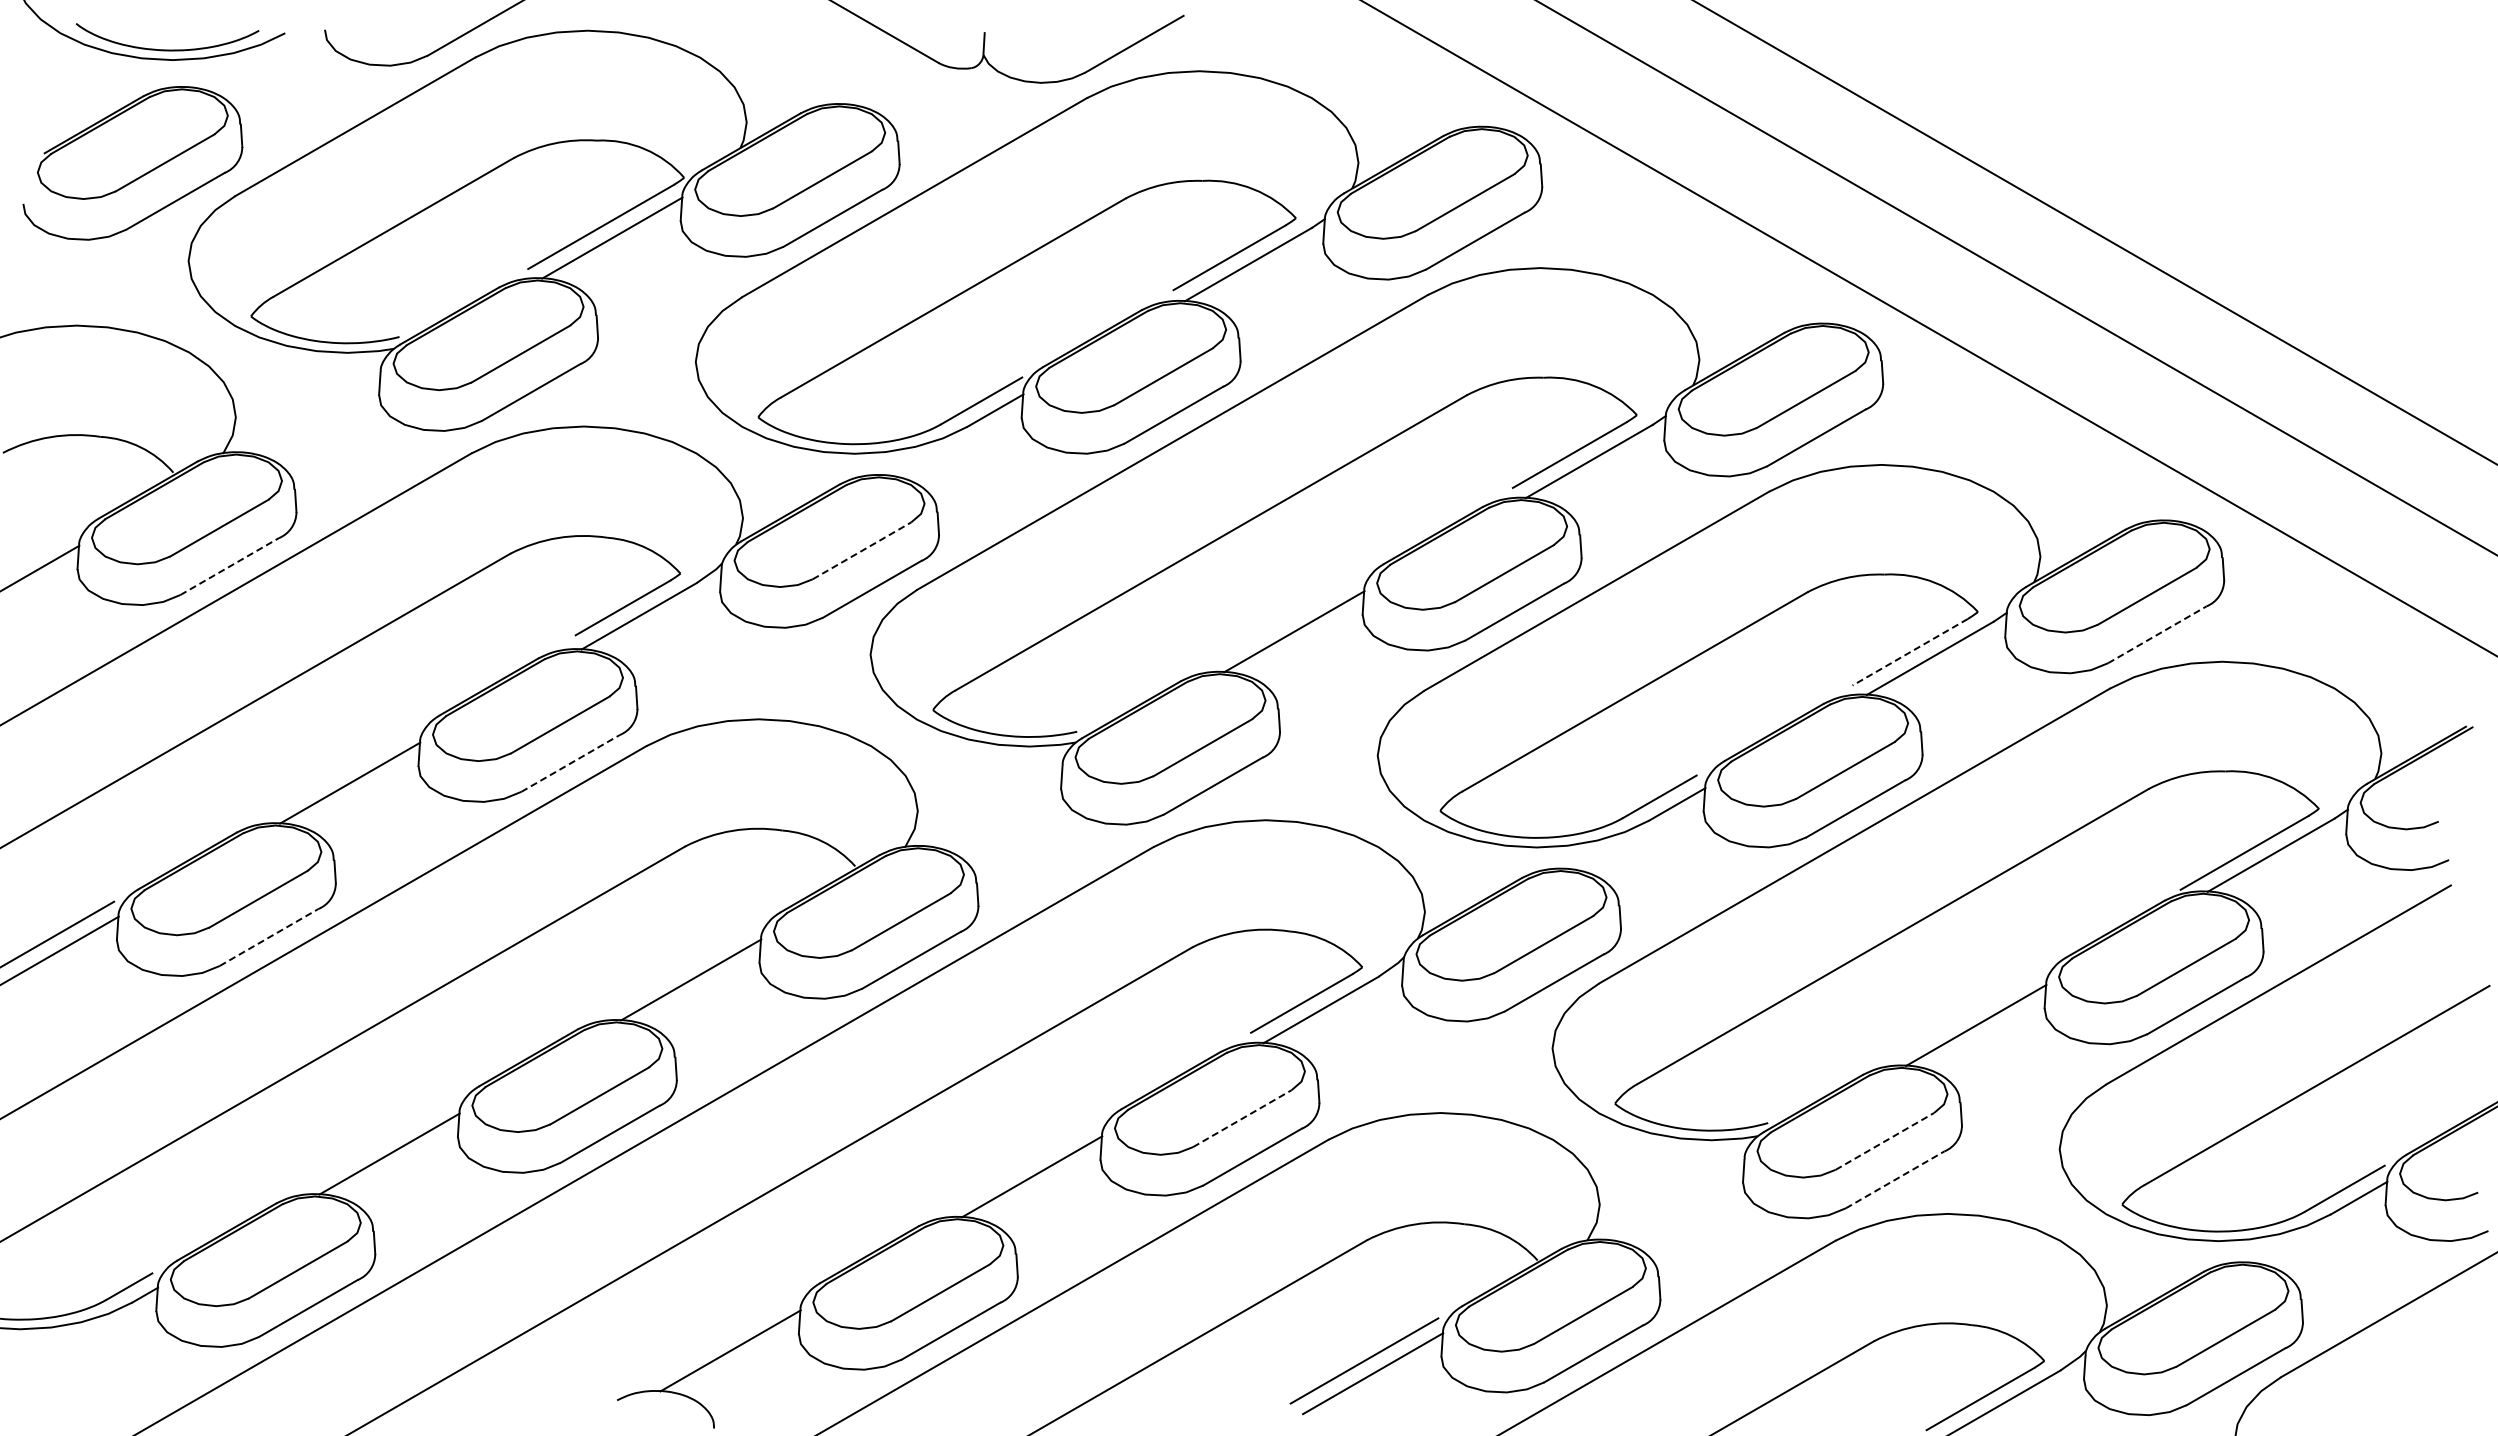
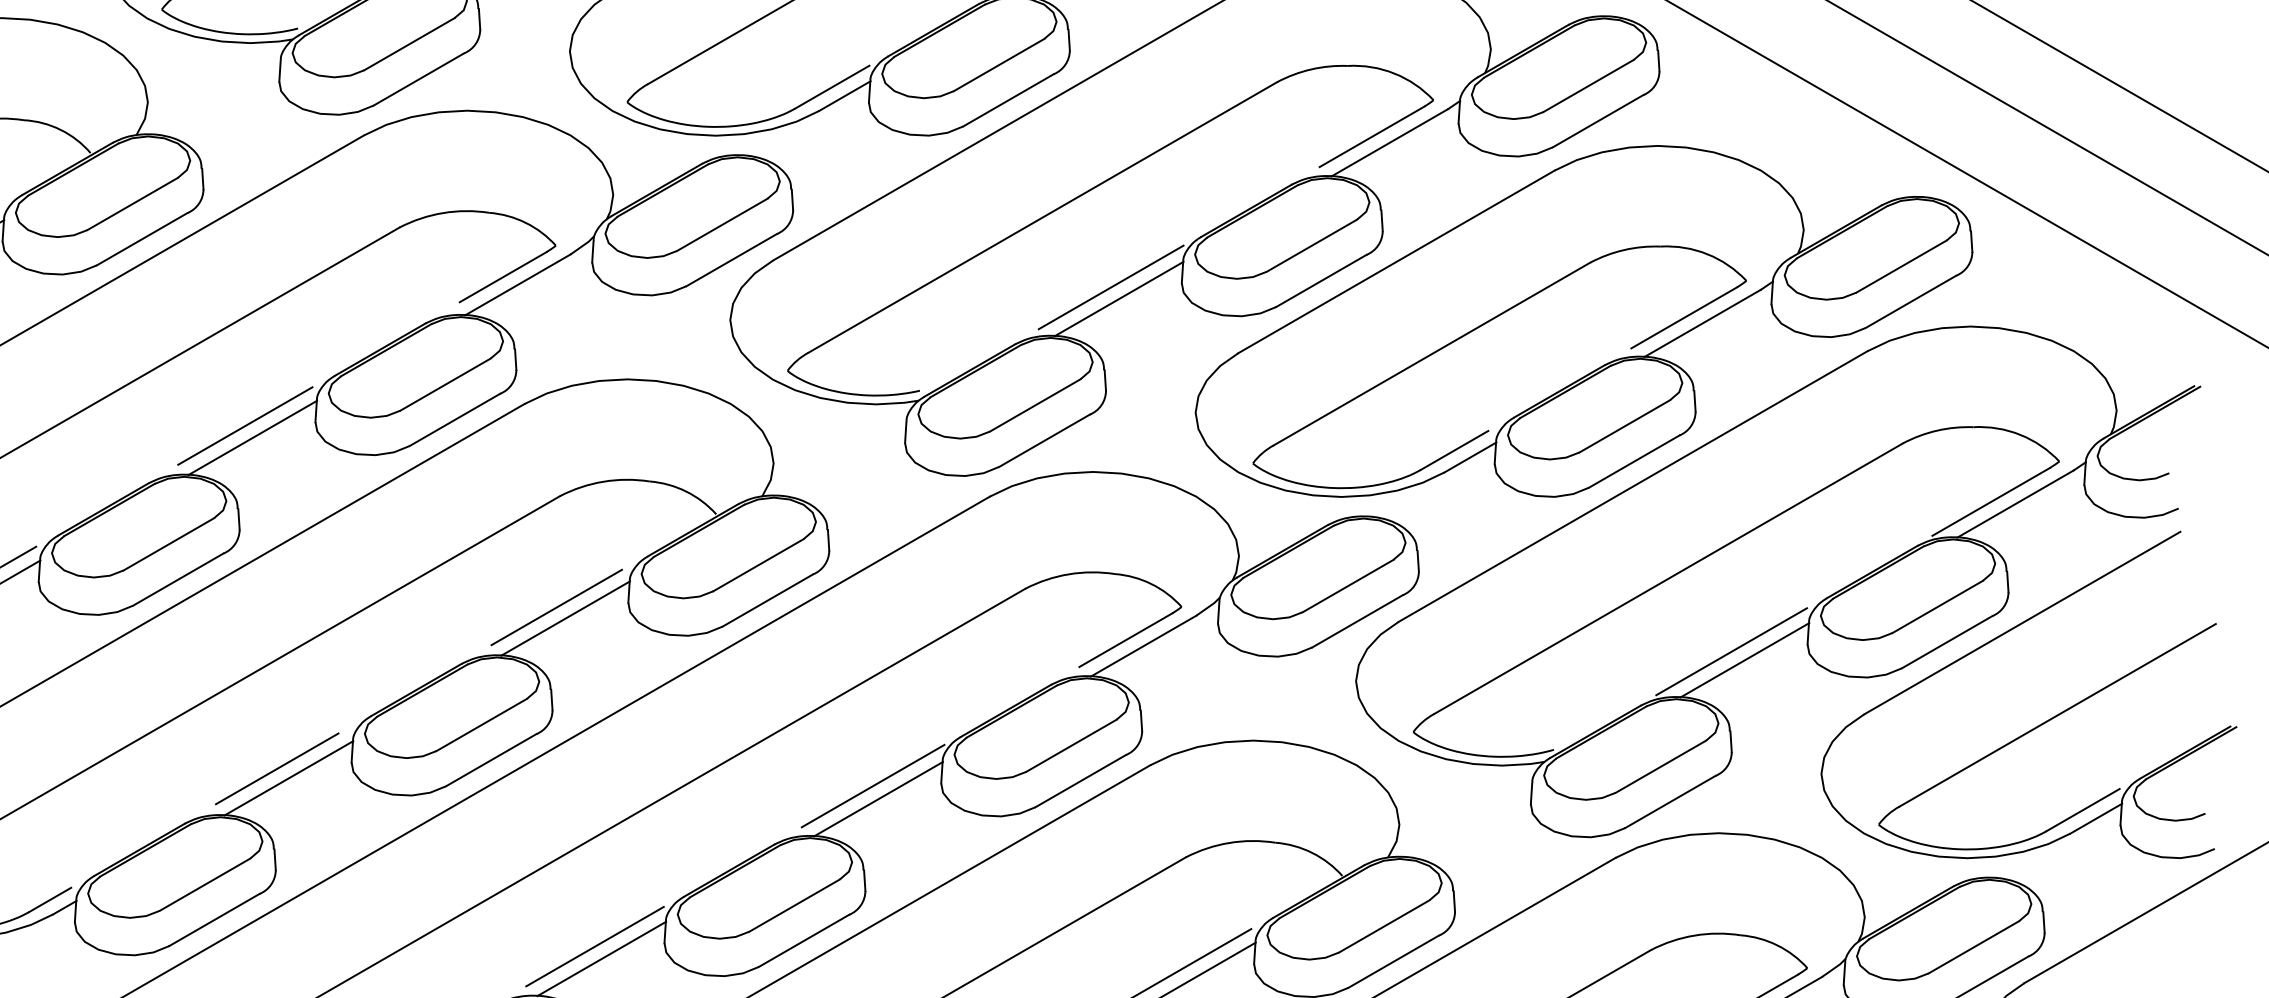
line: (861, 550) -> (721, 224), dashed -> solid
line: (229, 566) -> (142, 239), dashed -> solid
line: (1285, 618) -> (1111, 286), added
line: (2157, 634) -> (1911, 301), dashed -> solid
line: (1910, 652) -> (1684, 318), dashed -> solid
line: (570, 763) -> (454, 419), dashed -> solid
line: (341, 769) -> (244, 425), added
line: (269, 937) -> (178, 579), dashed -> solid
line: (681, 967) -> (556, 607), added
line: (1961, 1015) -> (1731, 651), added
line: (1242, 1118) -> (1071, 745), dashed -> solid
line: (1884, 1141) -> (1660, 766), dashed -> solid
line: (376, 1143) -> (276, 768), added
line: (1025, 1162) -> (872, 786), added
line: (1895, 1179) -> (1670, 801), dashed -> solid
line: (723, 1337) -> (595, 946), added

